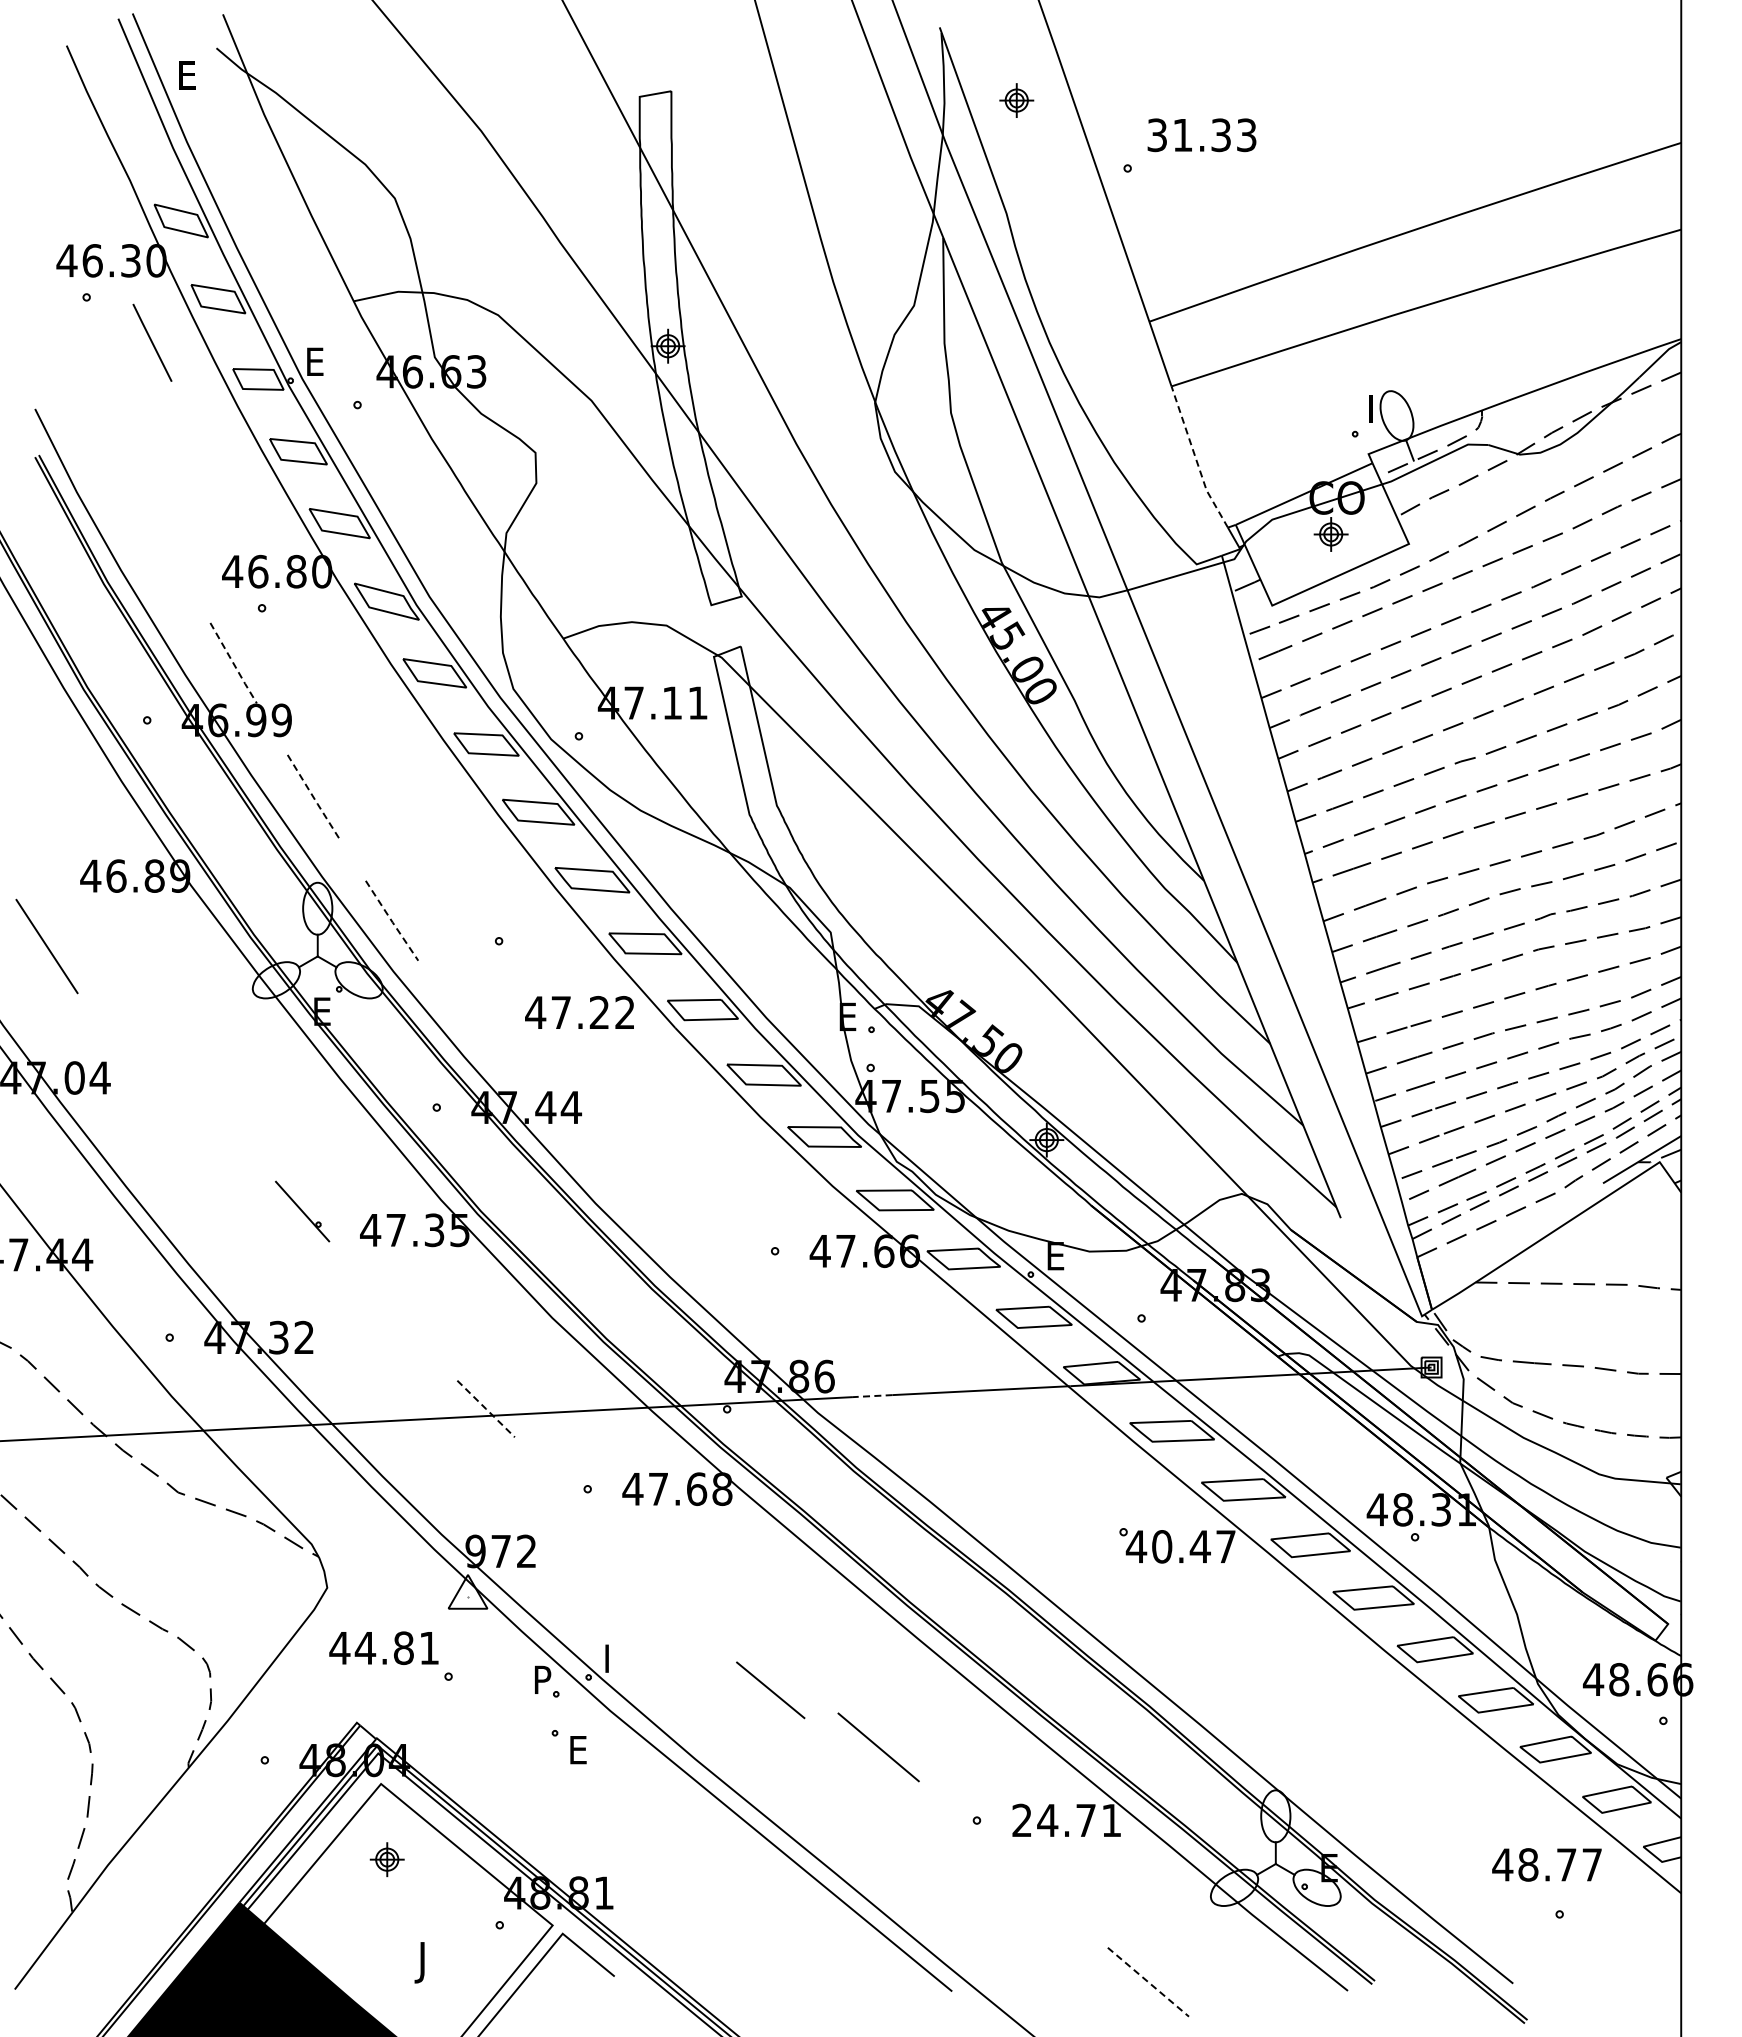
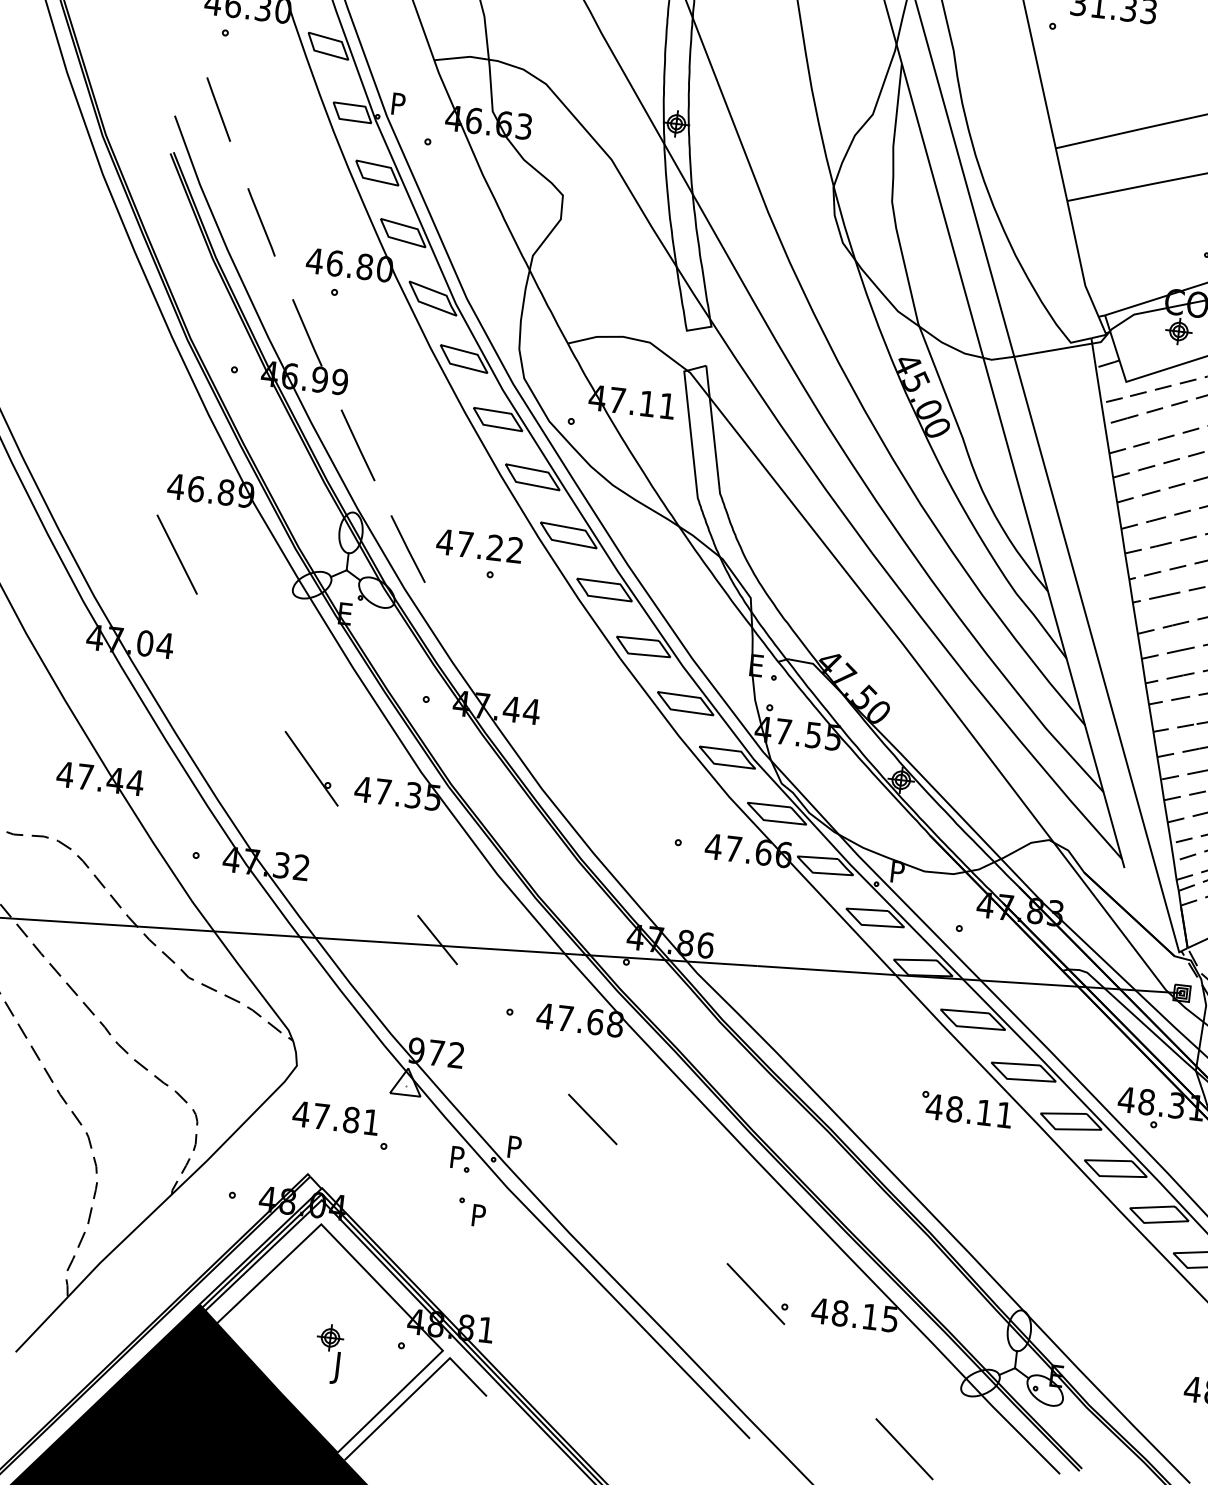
line: (152, 342) -> (218, 109), moved
text: (316, 361) -> (399, 104), E -> P
line: (1196, 459) -> (1080, 260), dashed -> solid
line: (159, 530) -> (261, 222), added
line: (233, 663) -> (307, 333), dashed -> solid
line: (314, 798) -> (358, 446), dashed -> solid
line: (392, 921) -> (408, 549), dashed -> solid
line: (46, 946) -> (176, 554), moved
text: (579, 1012) -> (479, 545), moved
part: (302, 1211) -> (311, 768), size x1.43
text: (1057, 1256) -> (899, 872), E -> P
line: (872, 1396) -> (741, 965), dashed -> solid
line: (486, 1408) -> (437, 939), dashed -> solid
text: (1193, 1546) -> (979, 1111), 40.47 -> 48.11
text: (365, 1648) -> (321, 1116), 44.81 -> 47.81
text: (614, 1652) -> (516, 1142), I -> P
line: (770, 1690) -> (592, 1119), moved
line: (878, 1747) -> (755, 1294), moved
text: (579, 1750) -> (479, 1216), E -> P
text: (1065, 1820) -> (854, 1315), 24.71 -> 48.15
part: (386, 1859) -> (329, 1337), moved
line: (1148, 1982) -> (904, 1449), dashed -> solid

